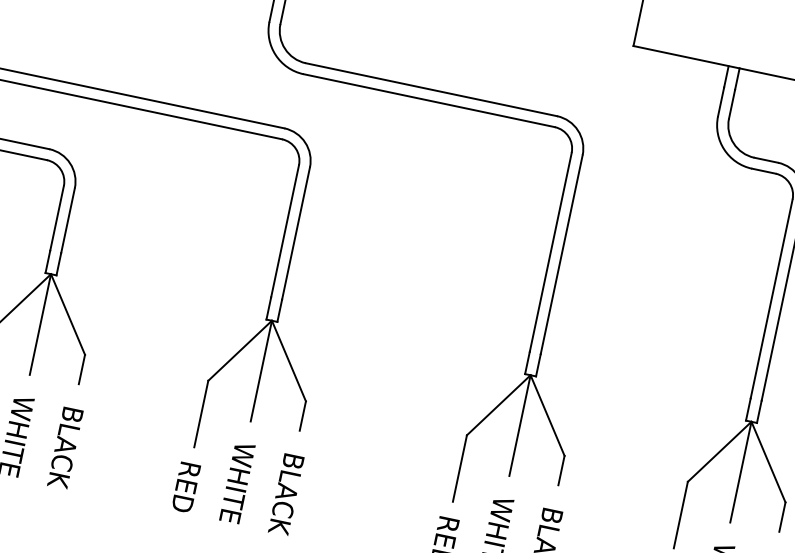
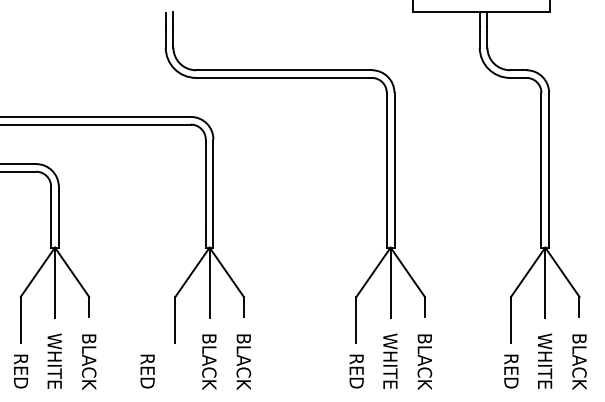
text: (237, 483) -> (209, 361), WHITE -> BLACK
text: (185, 487) -> (147, 371), moved

